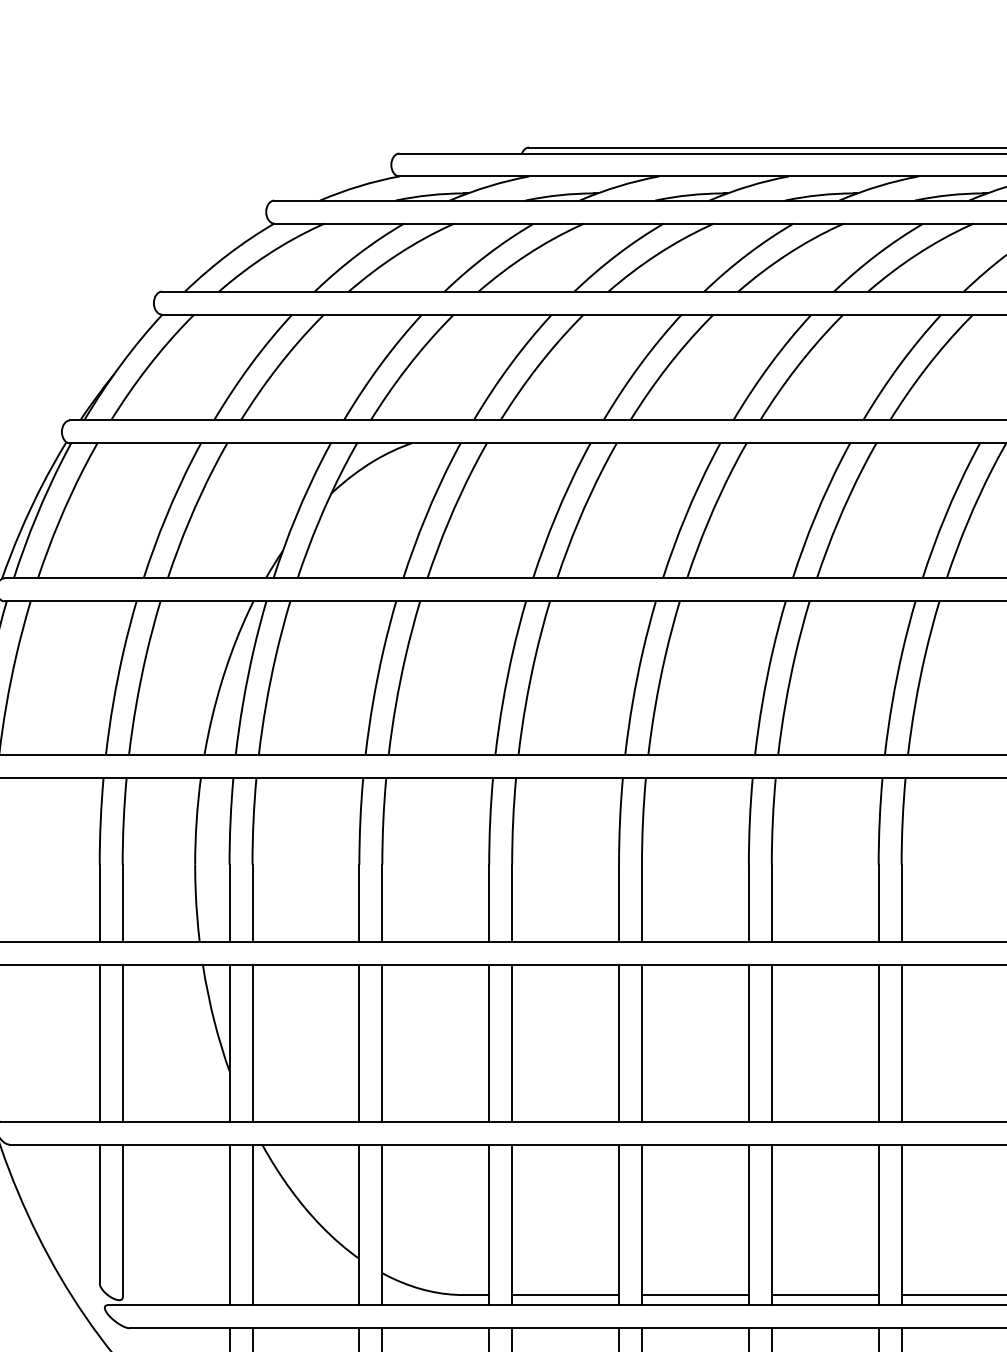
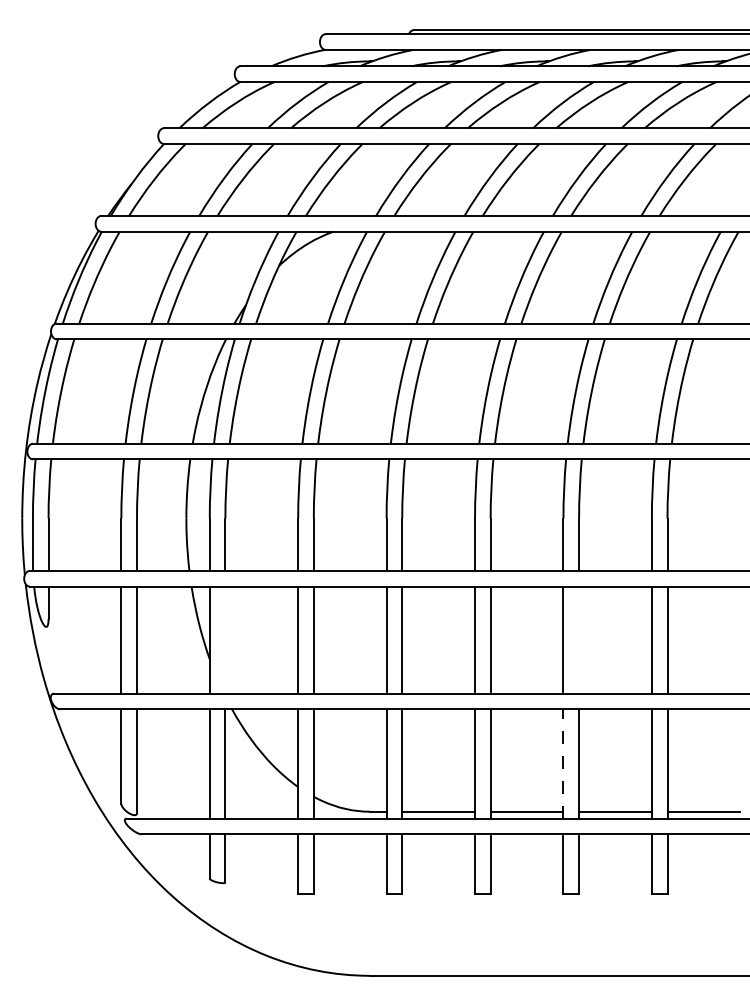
line: (252, 1042) -> (225, 639), removed
line: (772, 1042) -> (579, 639), removed
line: (748, 1224) -> (563, 763), solid -> dashed

